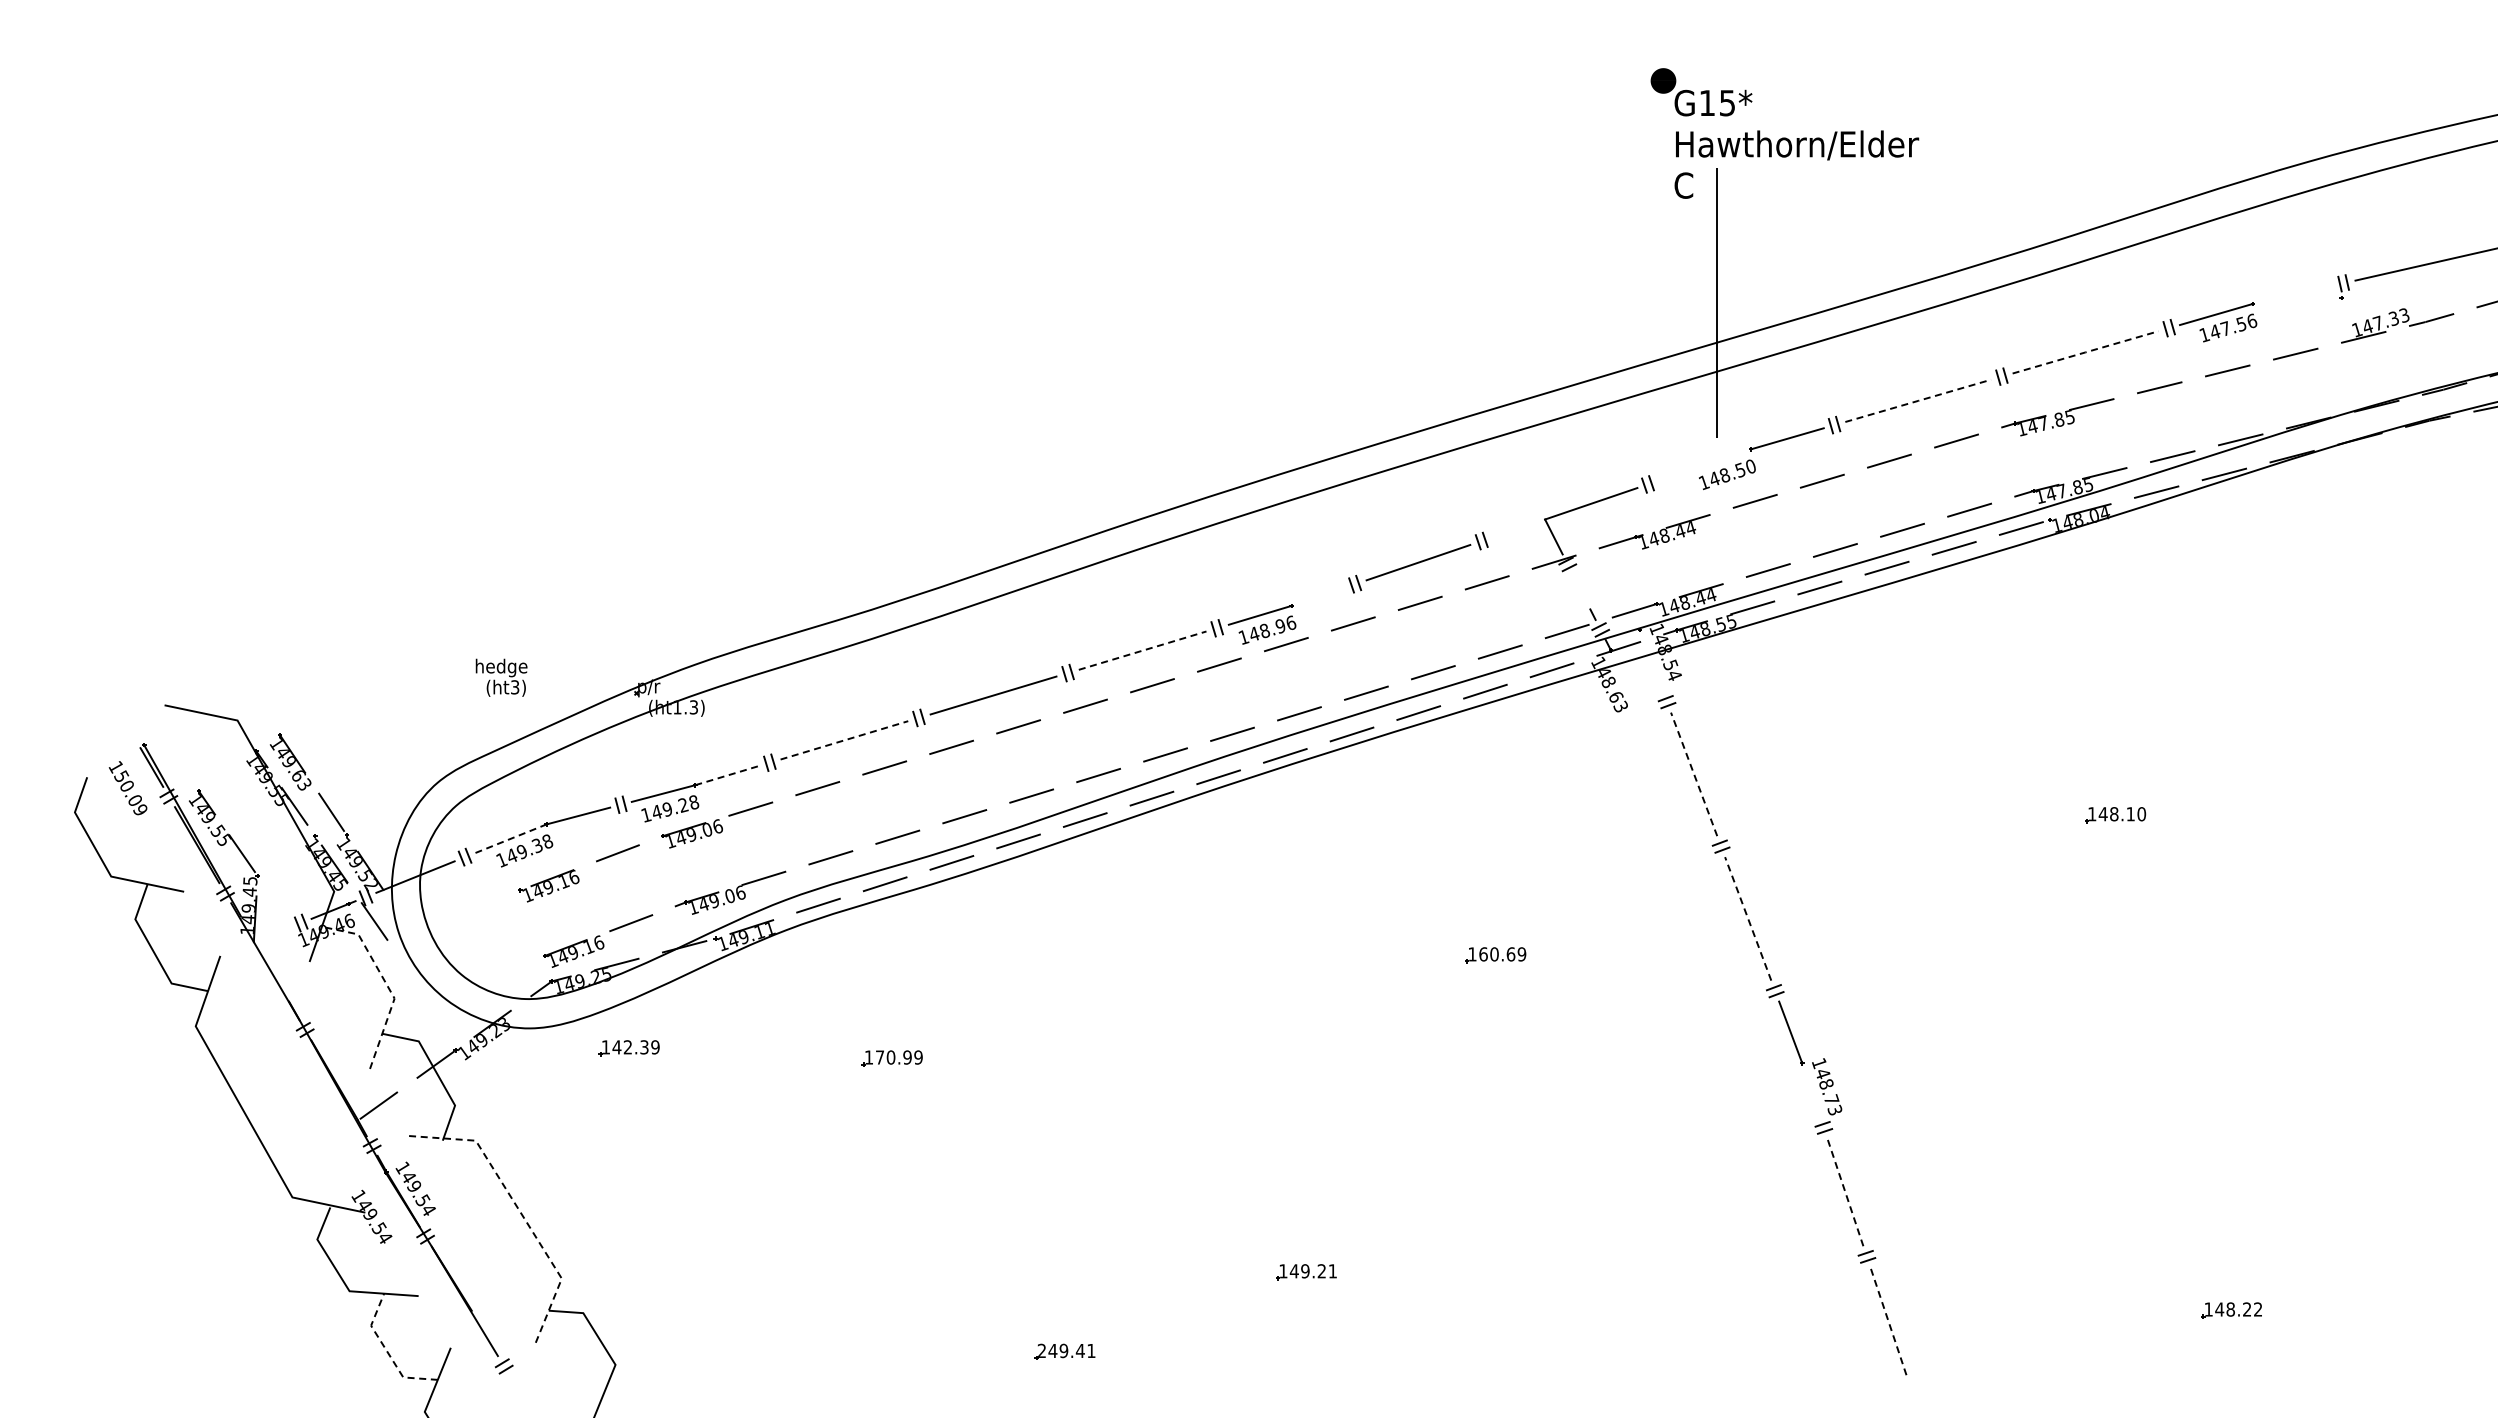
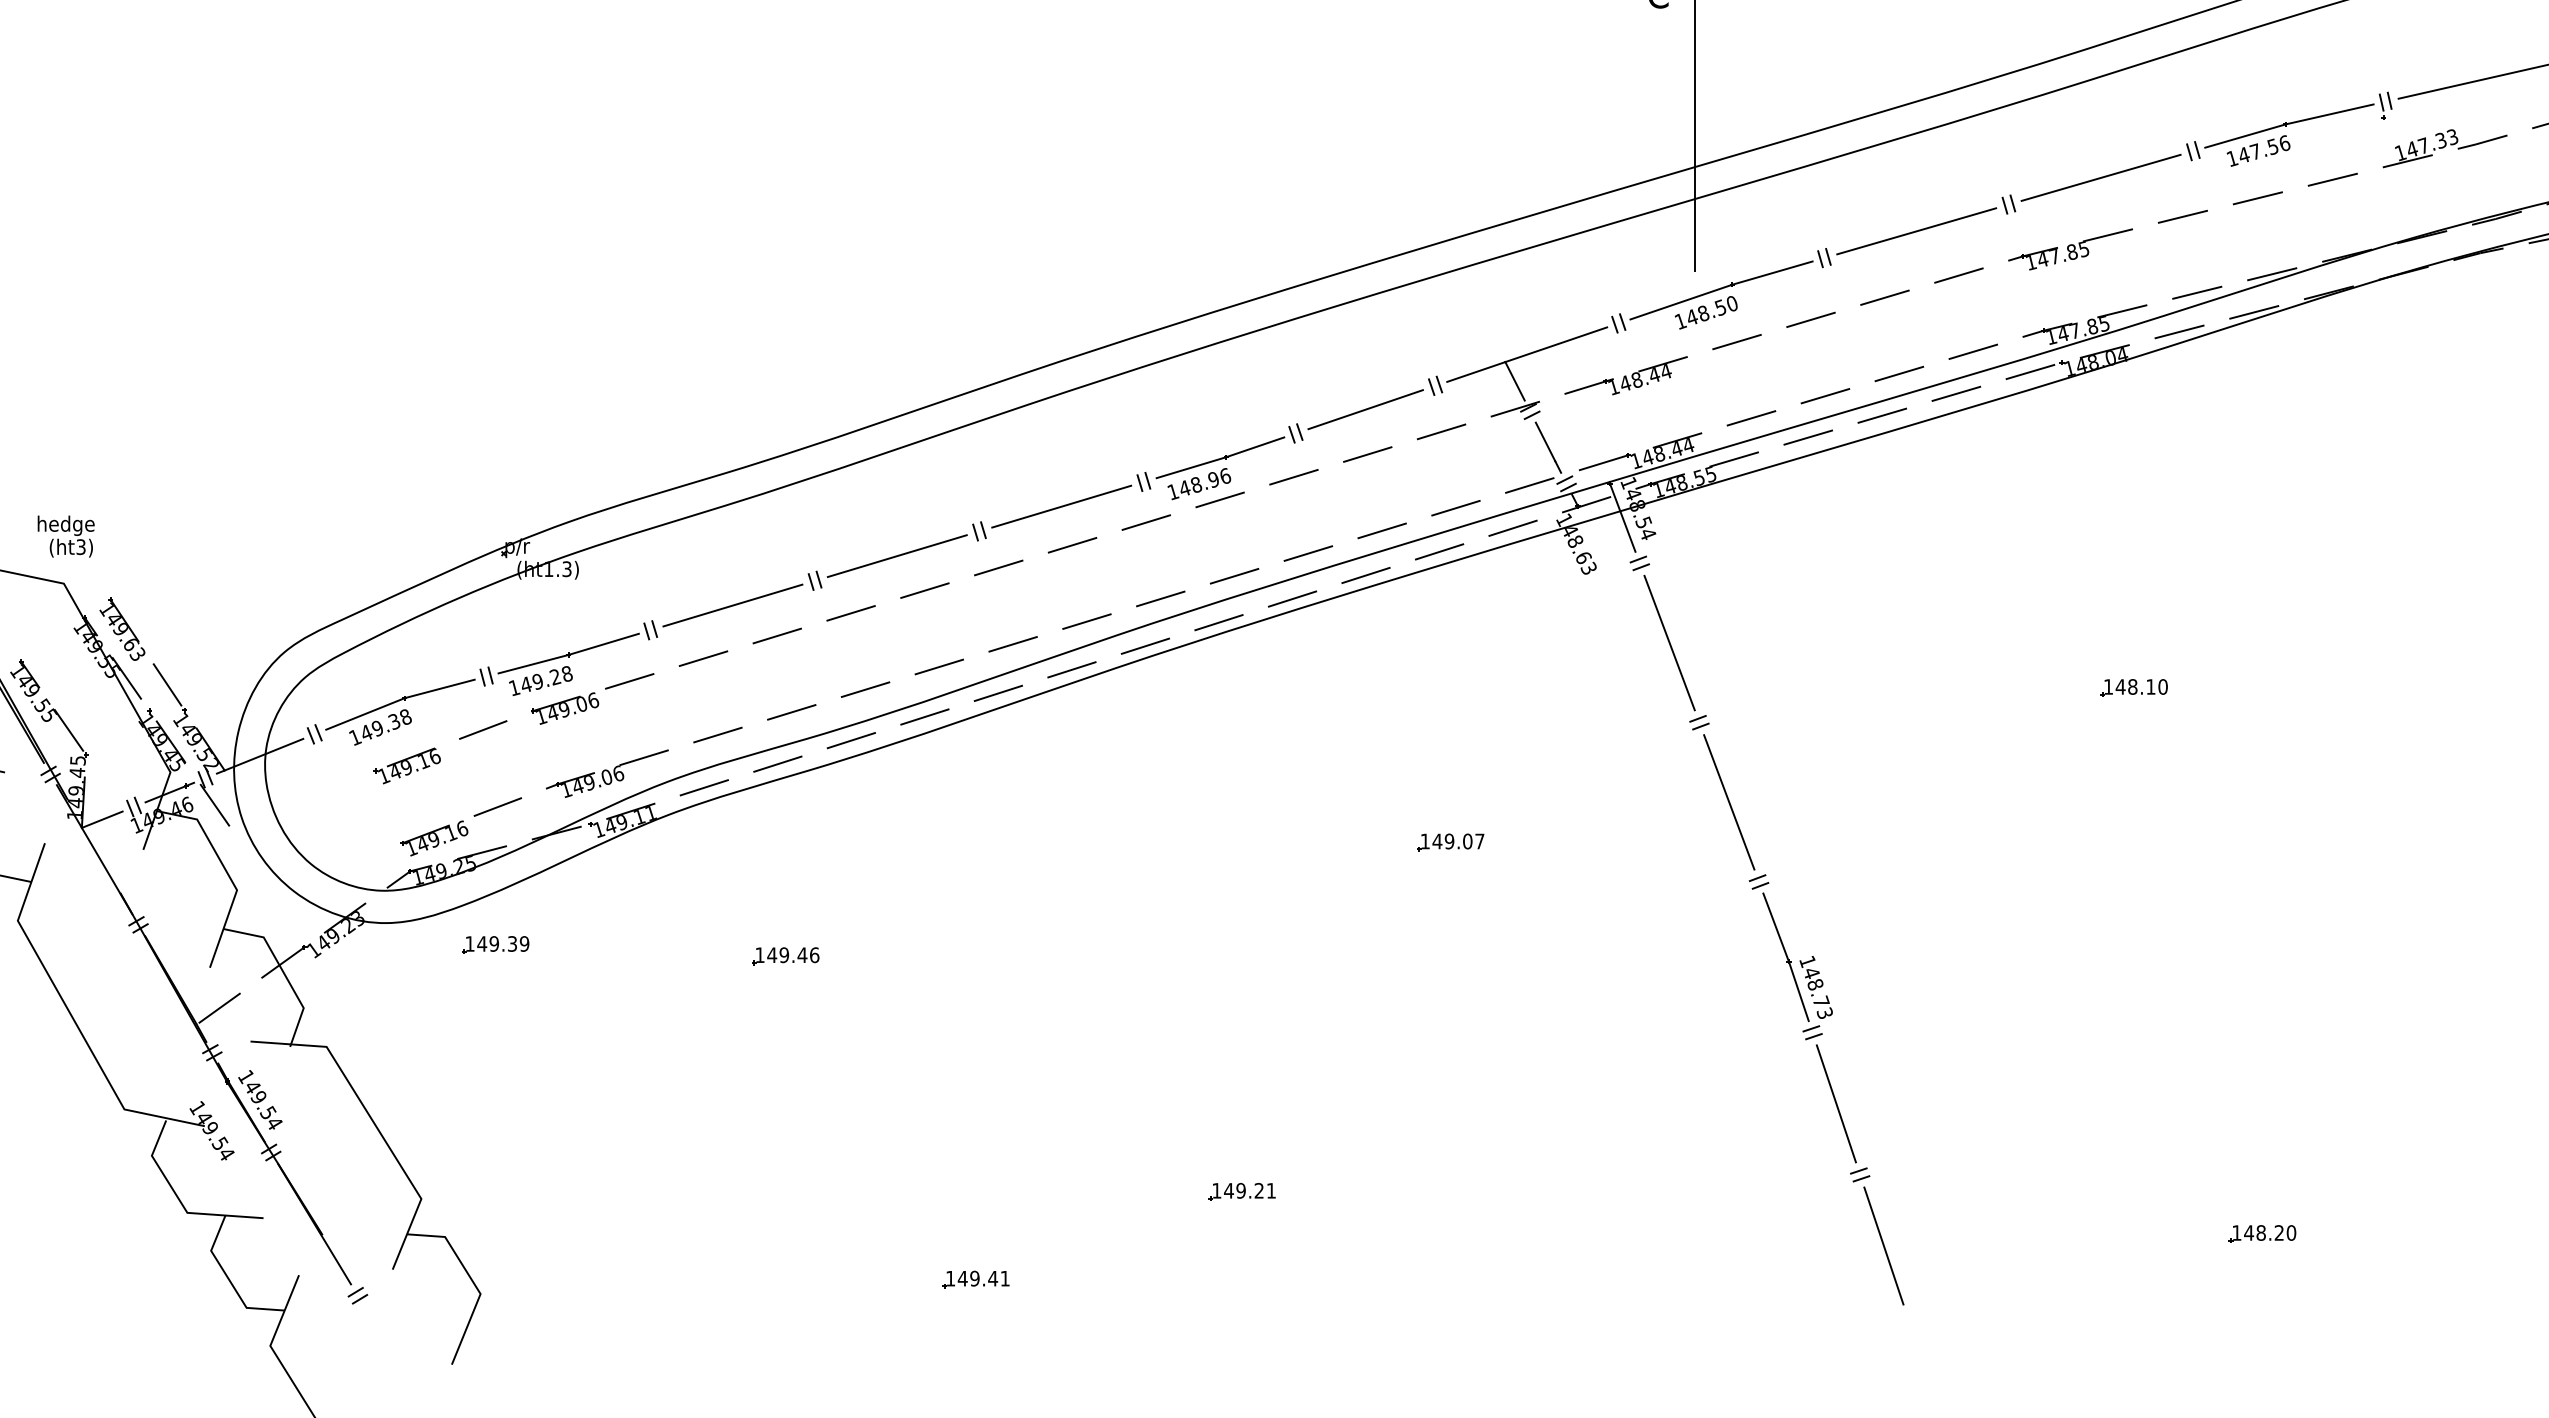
line: (2292, 294) -> (2329, 114), added
line: (2085, 352) -> (2101, 177), dashed -> solid
line: (1918, 400) -> (1916, 230), dashed -> solid
line: (1704, 464) -> (1681, 301), added
line: (1518, 528) -> (1476, 371), added
line: (1581, 591) -> (1545, 441), added
line: (1317, 596) -> (1254, 446), added
line: (1142, 650) -> (1061, 506), dashed -> solid
line: (1651, 660) -> (1622, 517), added
text: (501, 677) -> (66, 536), moved
line: (844, 740) -> (733, 605), dashed -> solid
line: (1694, 774) -> (1670, 643), dashed -> solid
line: (727, 775) -> (604, 644), dashed -> solid
line: (511, 838) -> (365, 713), dashed -> solid
line: (1748, 918) -> (1729, 801), dashed -> solid
line: (271, 934) -> (101, 819), added
text: (1502, 954) -> (1458, 841), 160.69 -> 149.07
line: (385, 982) -> (227, 872), dashed -> solid
text: (627, 1047) -> (493, 944), 142.39 -> 149.39
text: (898, 1057) -> (792, 955), 170.99 -> 149.46
line: (1811, 1090) -> (1799, 991), added
line: (1845, 1192) -> (1836, 1103), dashed -> solid
line: (518, 1209) -> (373, 1122), dashed -> solid
text: (2258, 1309) -> (2291, 1232), 148.22 -> 148.20
line: (1888, 1321) -> (1883, 1246), dashed -> solid
text: (1041, 1350) -> (950, 1278), 249.41 -> 149.41
line: (386, 1351) -> (228, 1279), dashed -> solid

